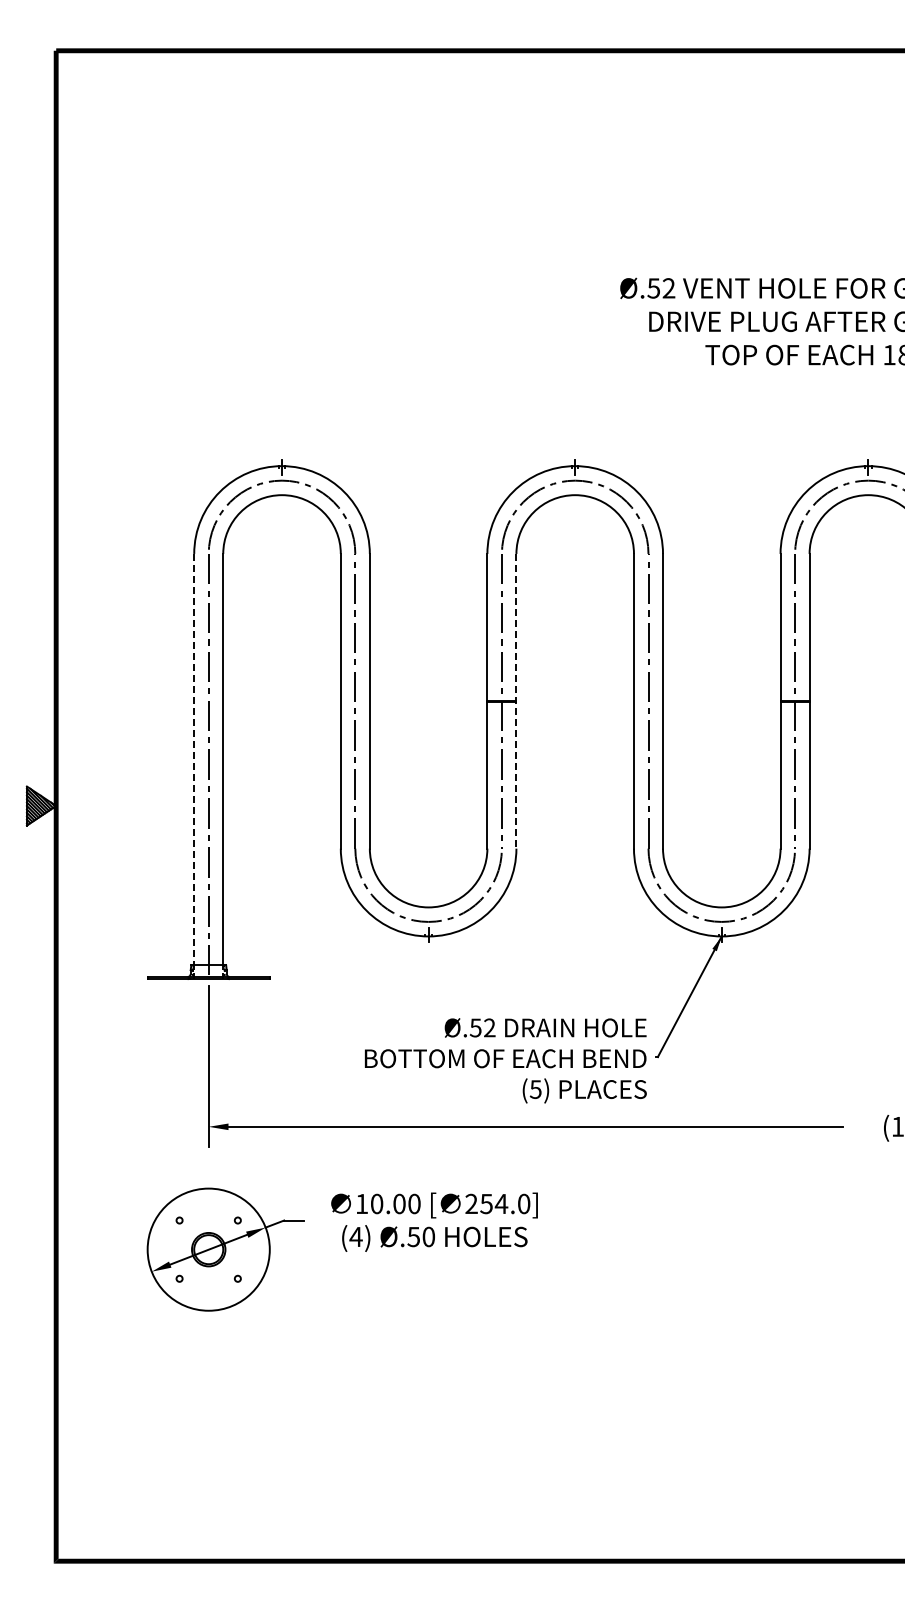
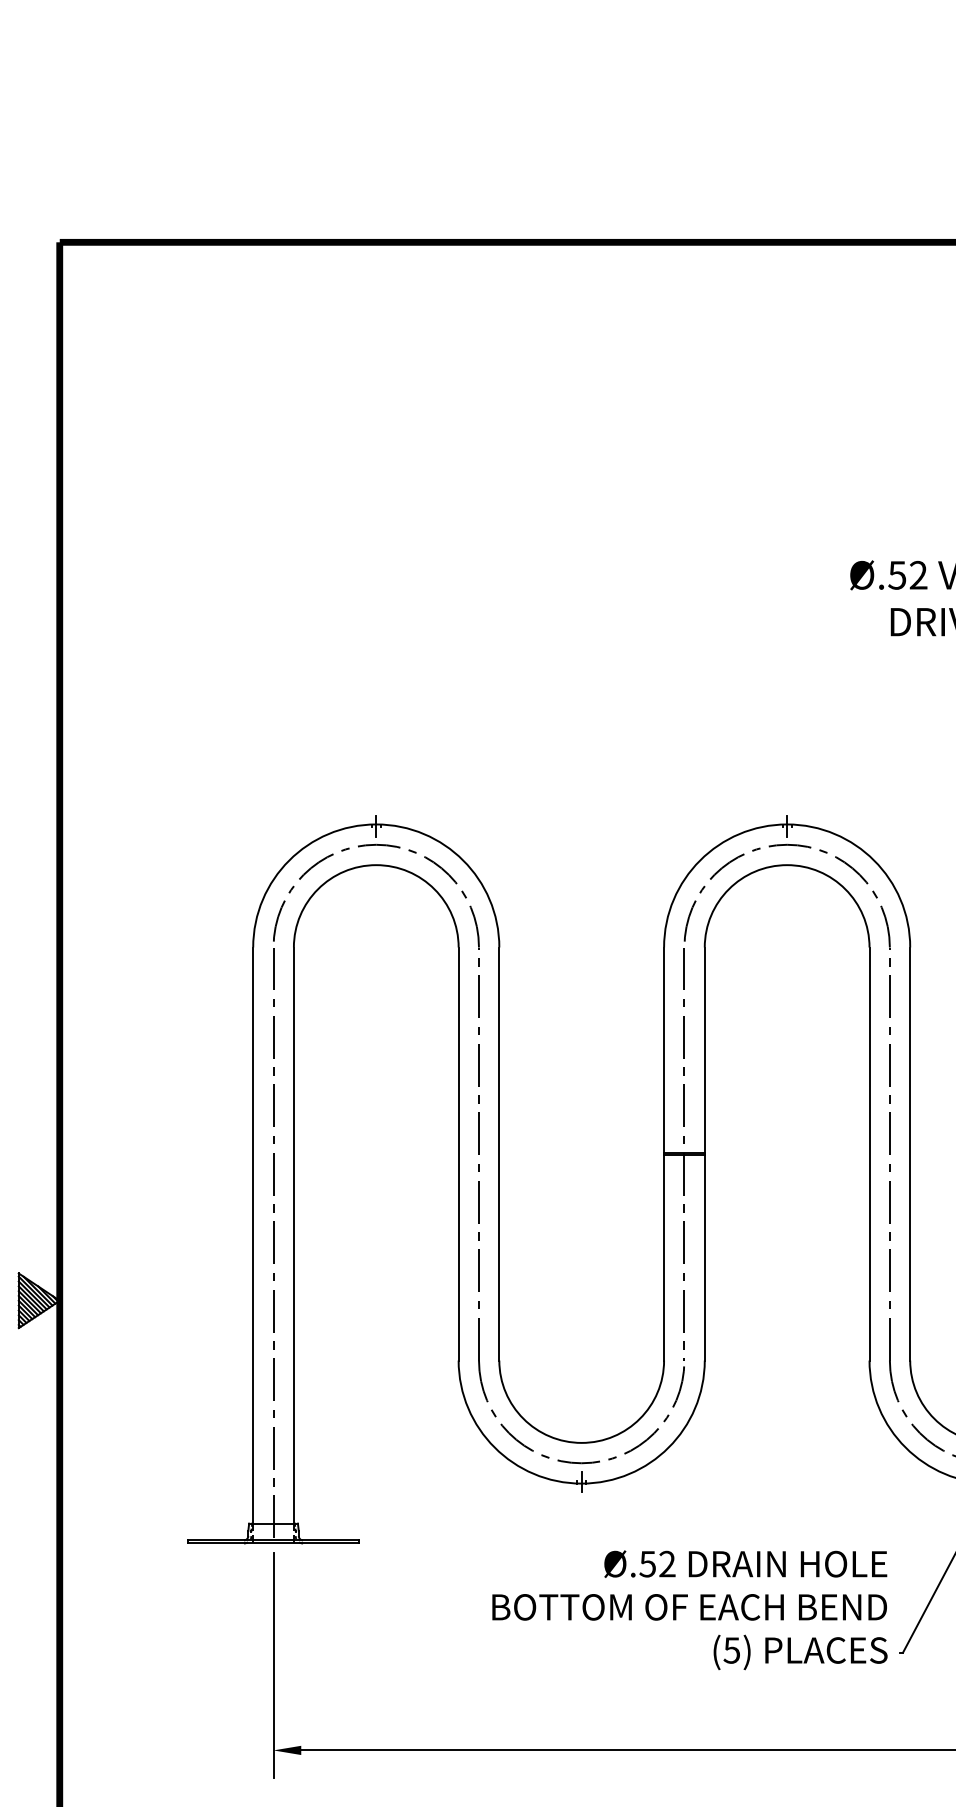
line: (516, 701) -> (704, 1154), dashed -> solid
line: (194, 759) -> (253, 1235), dashed -> solid
text: (505, 1060) -> (689, 1609), moved

